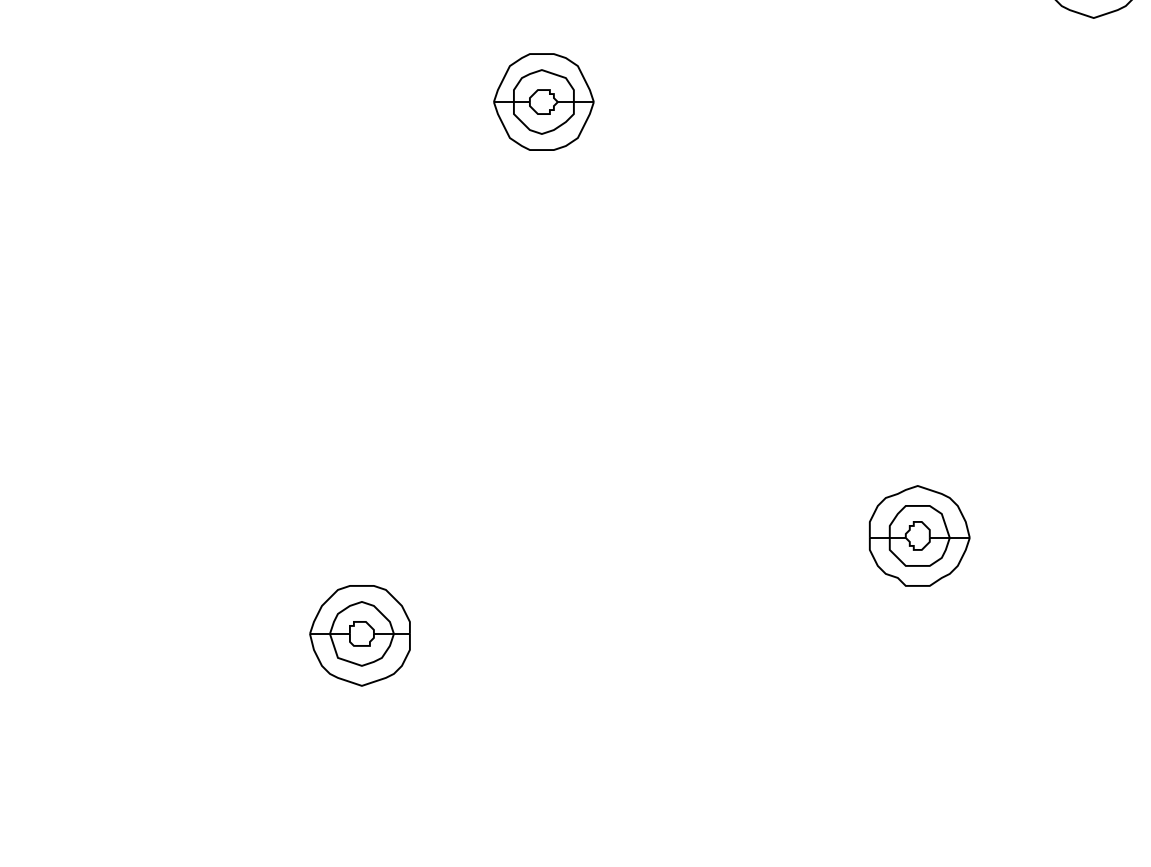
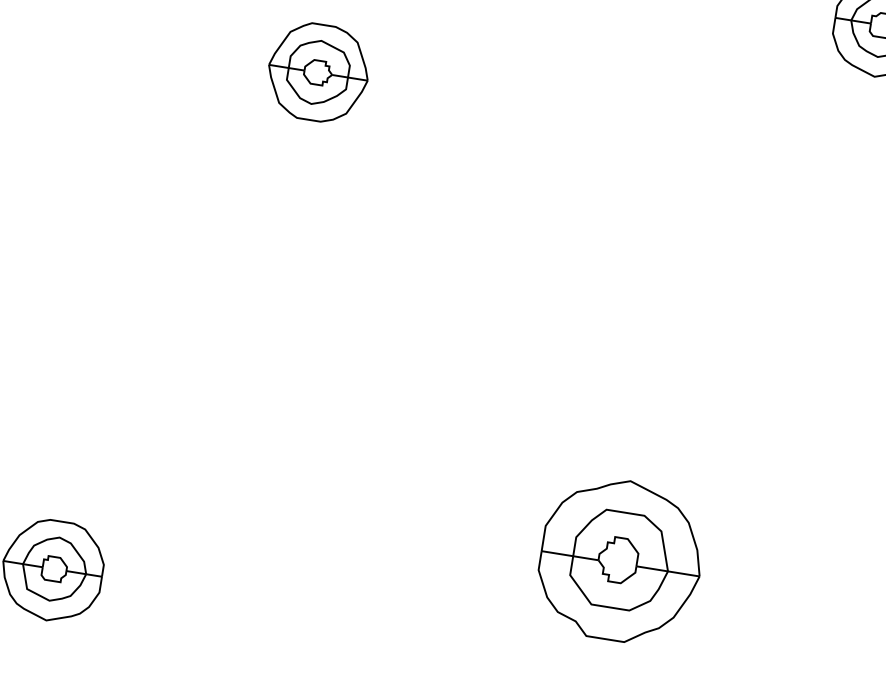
part: (919, 535) -> (620, 560), size x1.6

